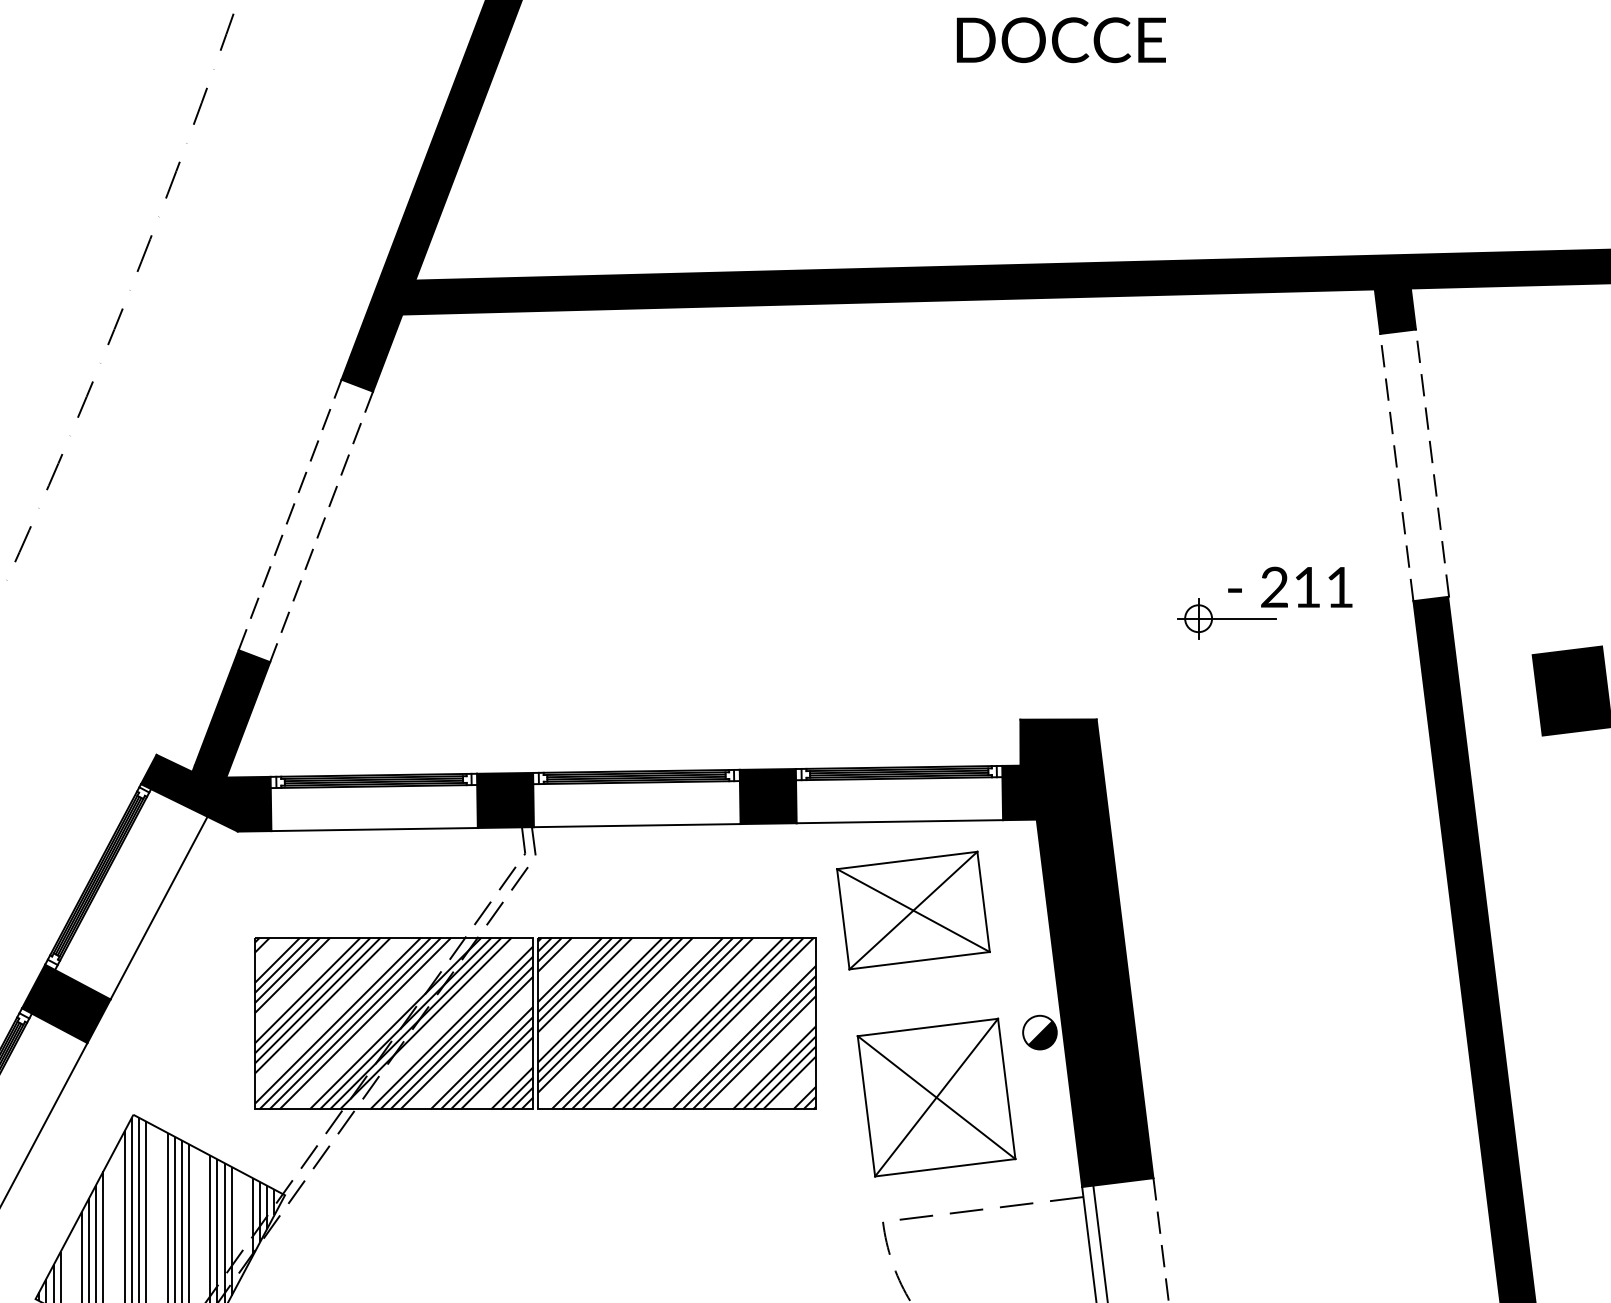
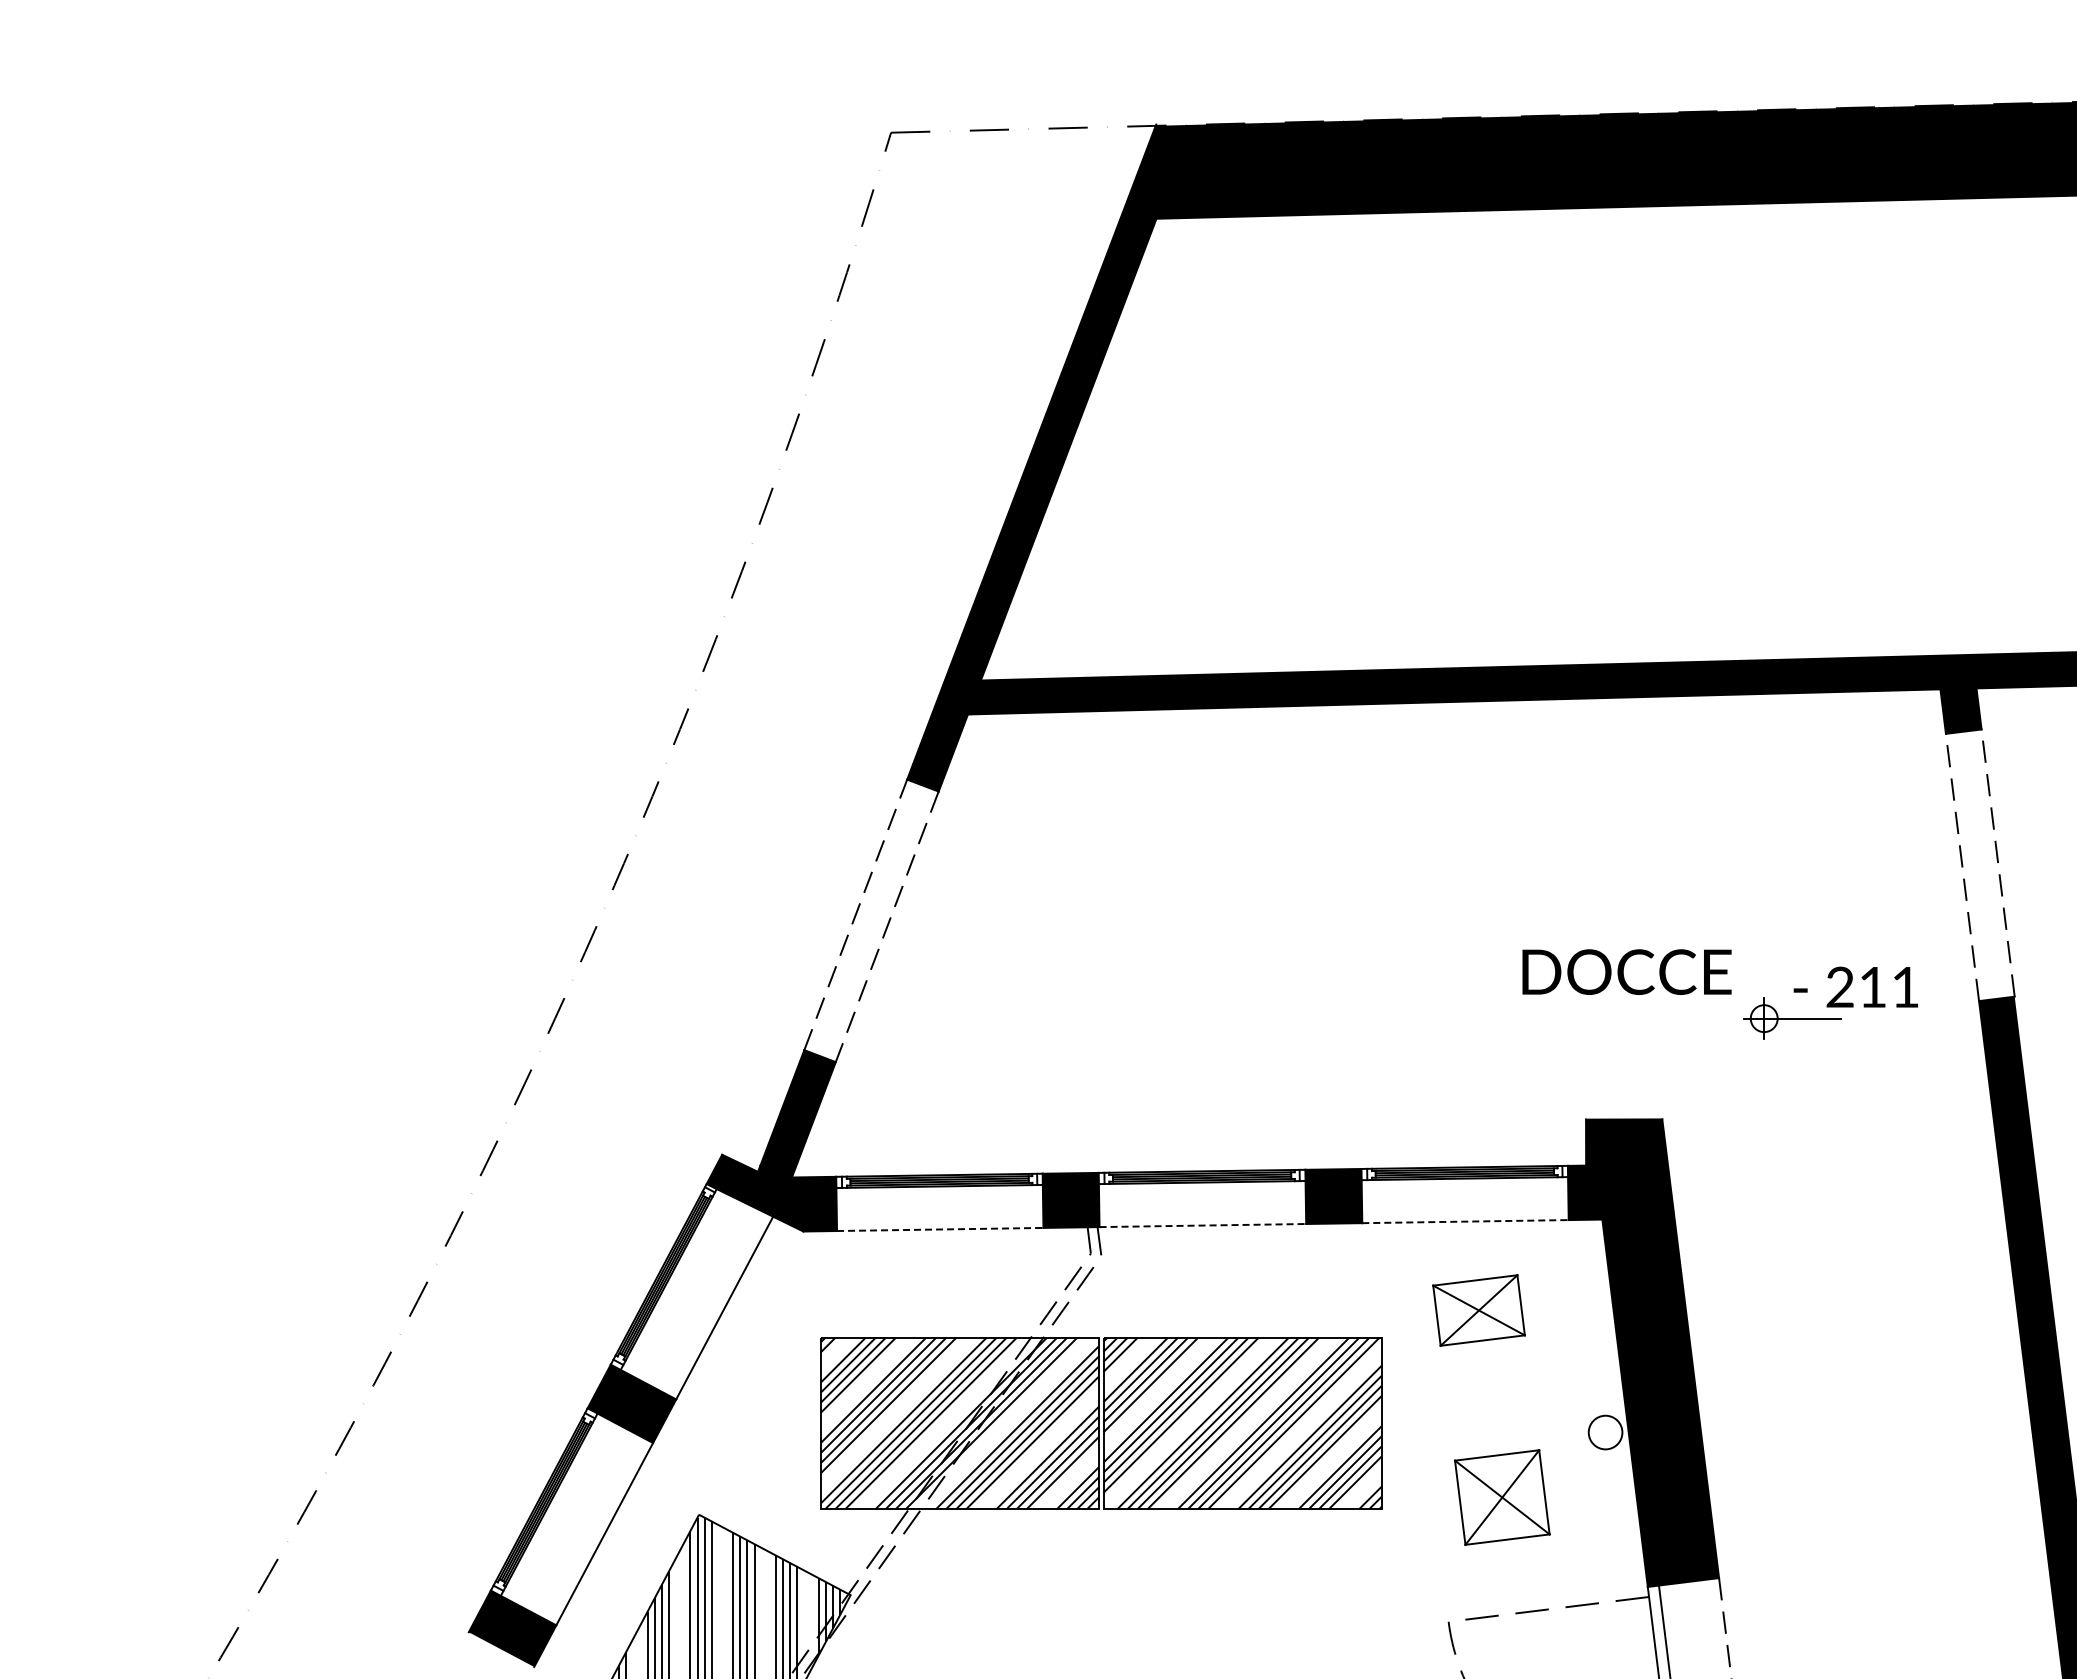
text: (1060, 39) -> (1626, 971), moved
line: (899, 821) -> (1465, 1221), solid -> dashed
line: (637, 825) -> (1203, 1225), solid -> dashed
line: (374, 829) -> (940, 1229), solid -> dashed
part: (912, 910) -> (1478, 1310), size x0.6
fill: (1041, 1034) -> (1607, 1434), removed
part: (936, 1097) -> (1502, 1497), size x0.6

